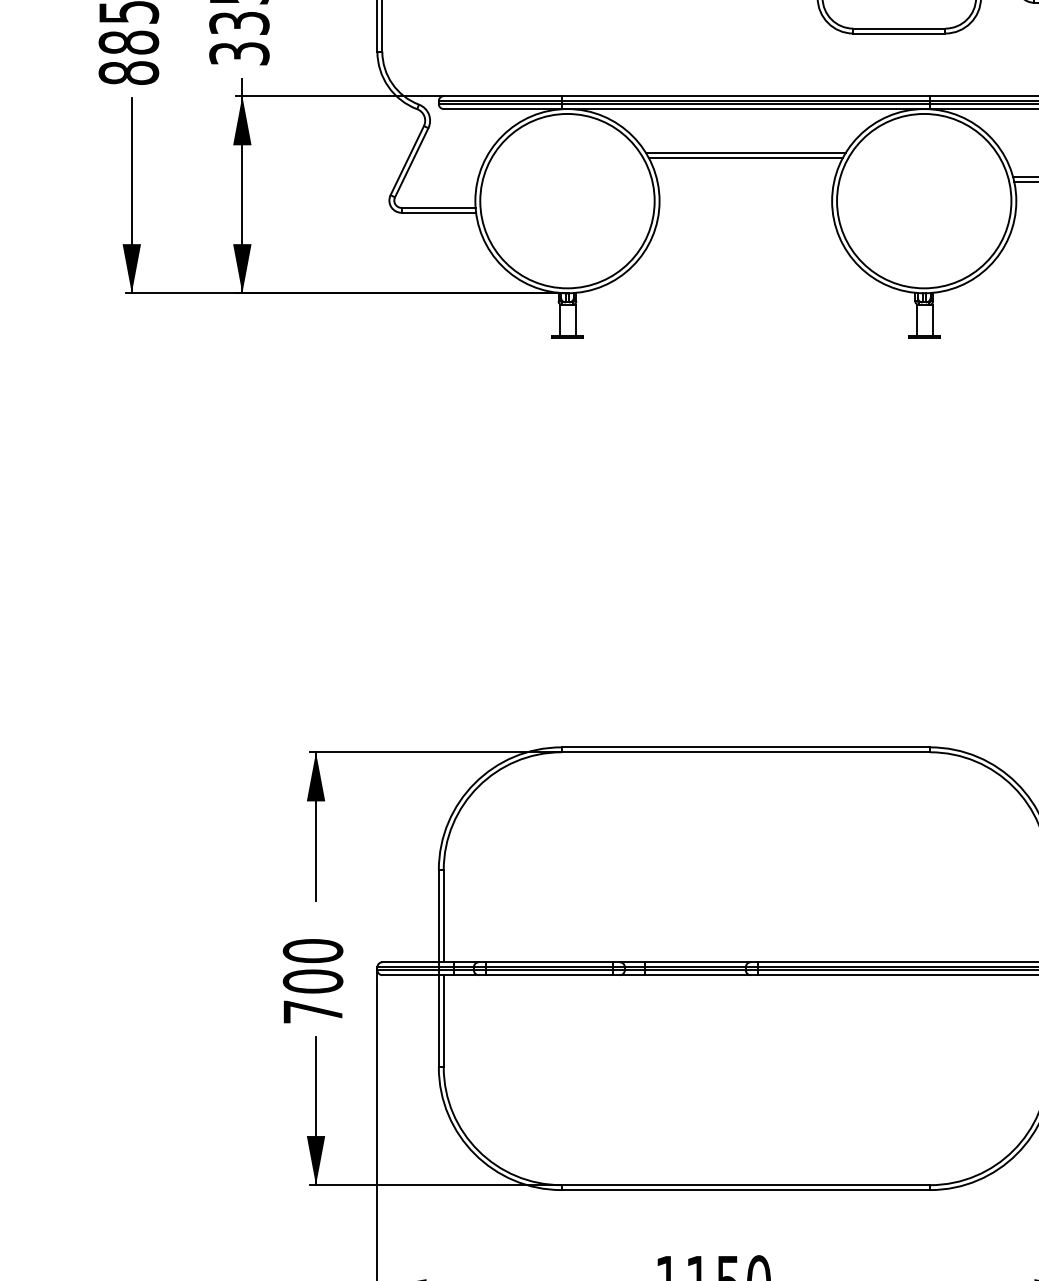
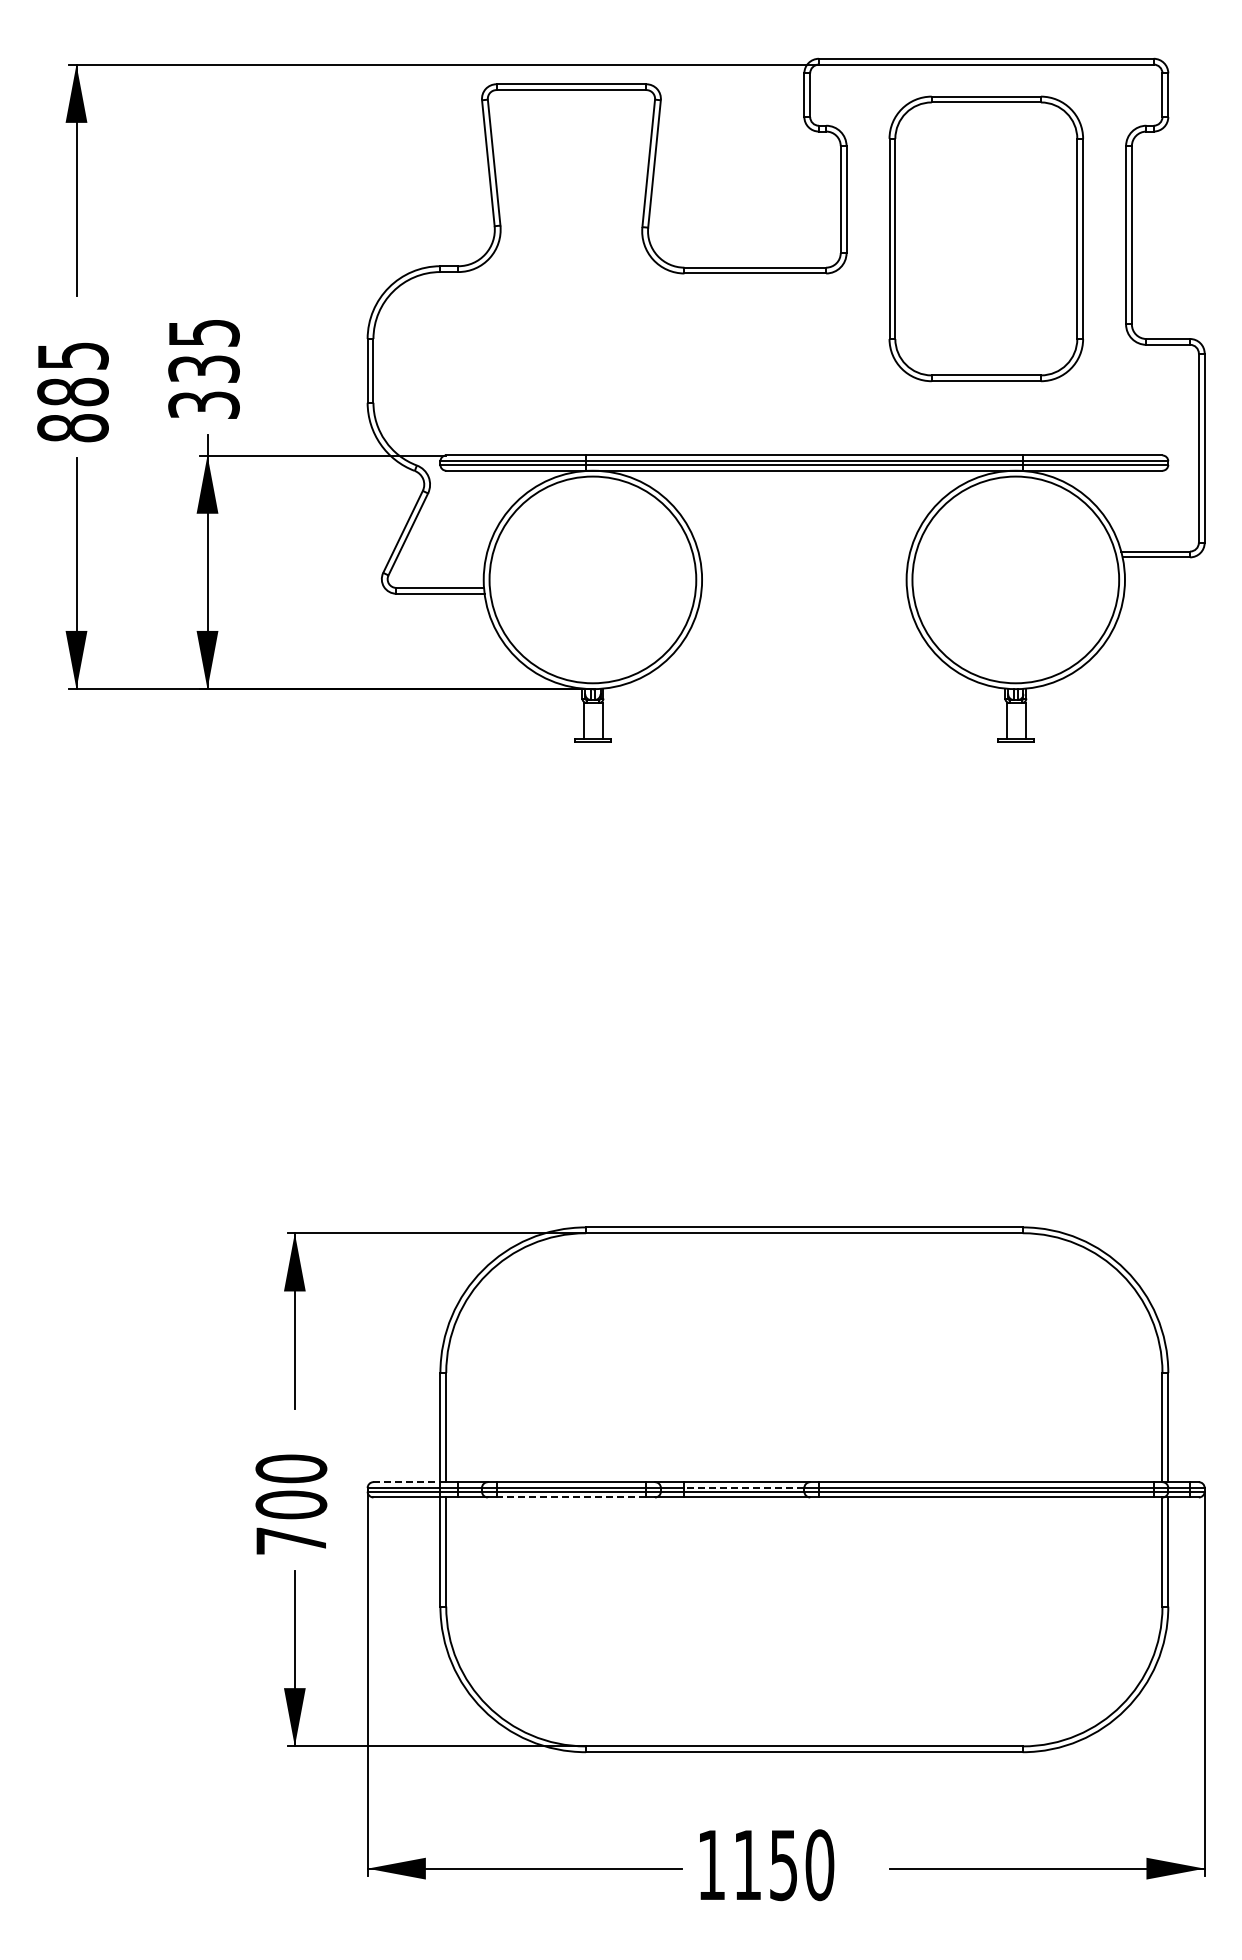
line: (745, 152) -> (804, 522), removed
line: (745, 157) -> (804, 528), removed
line: (411, 962) -> (407, 1482), solid -> dashed
line: (695, 966) -> (744, 1487), solid -> dashed
line: (549, 975) -> (571, 1497), solid -> dashed

